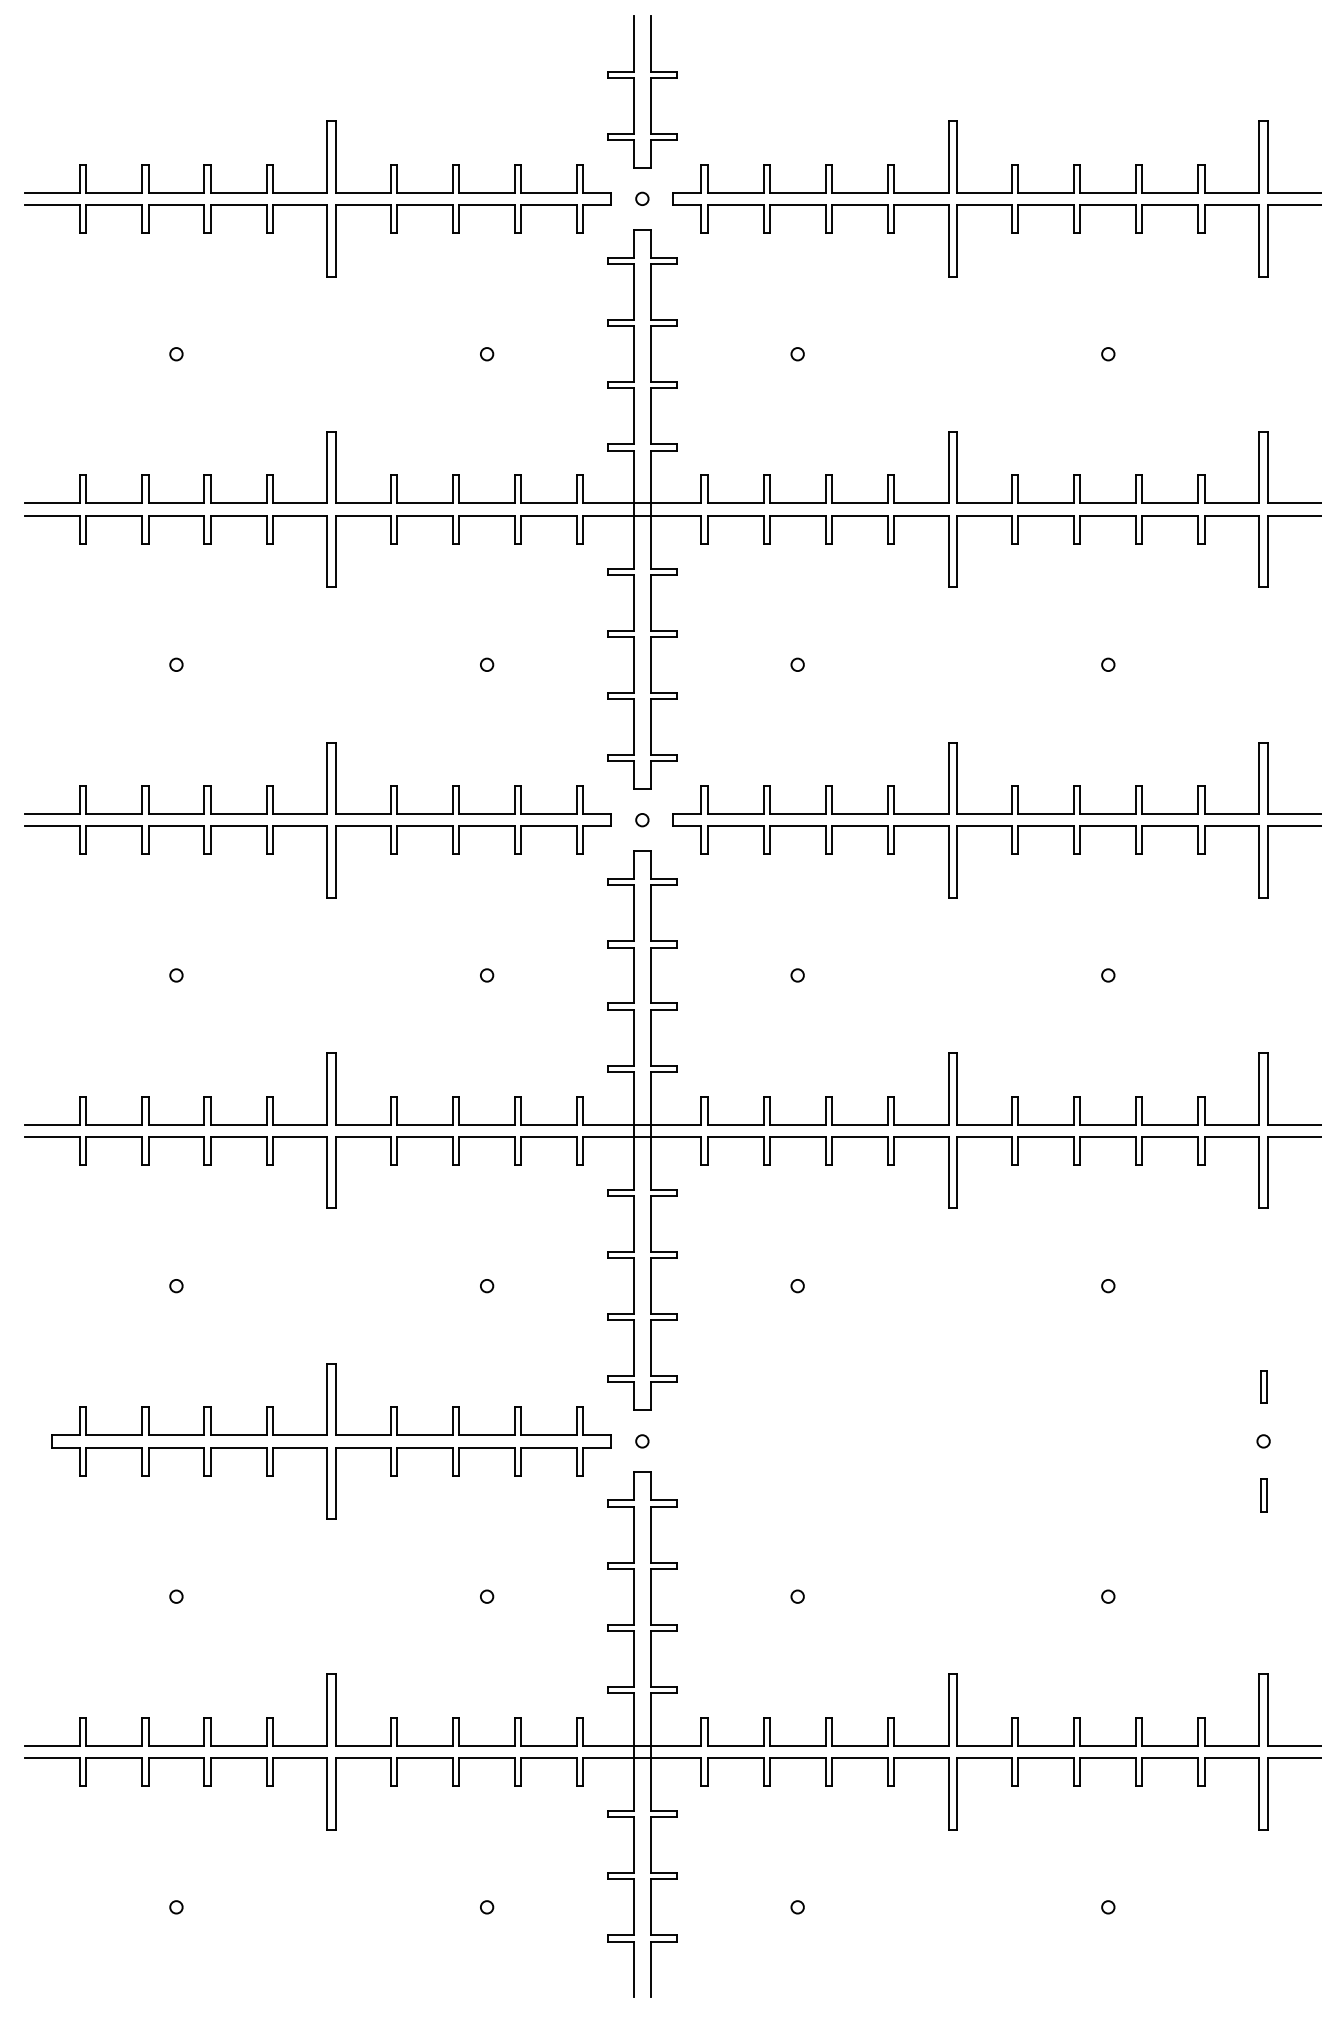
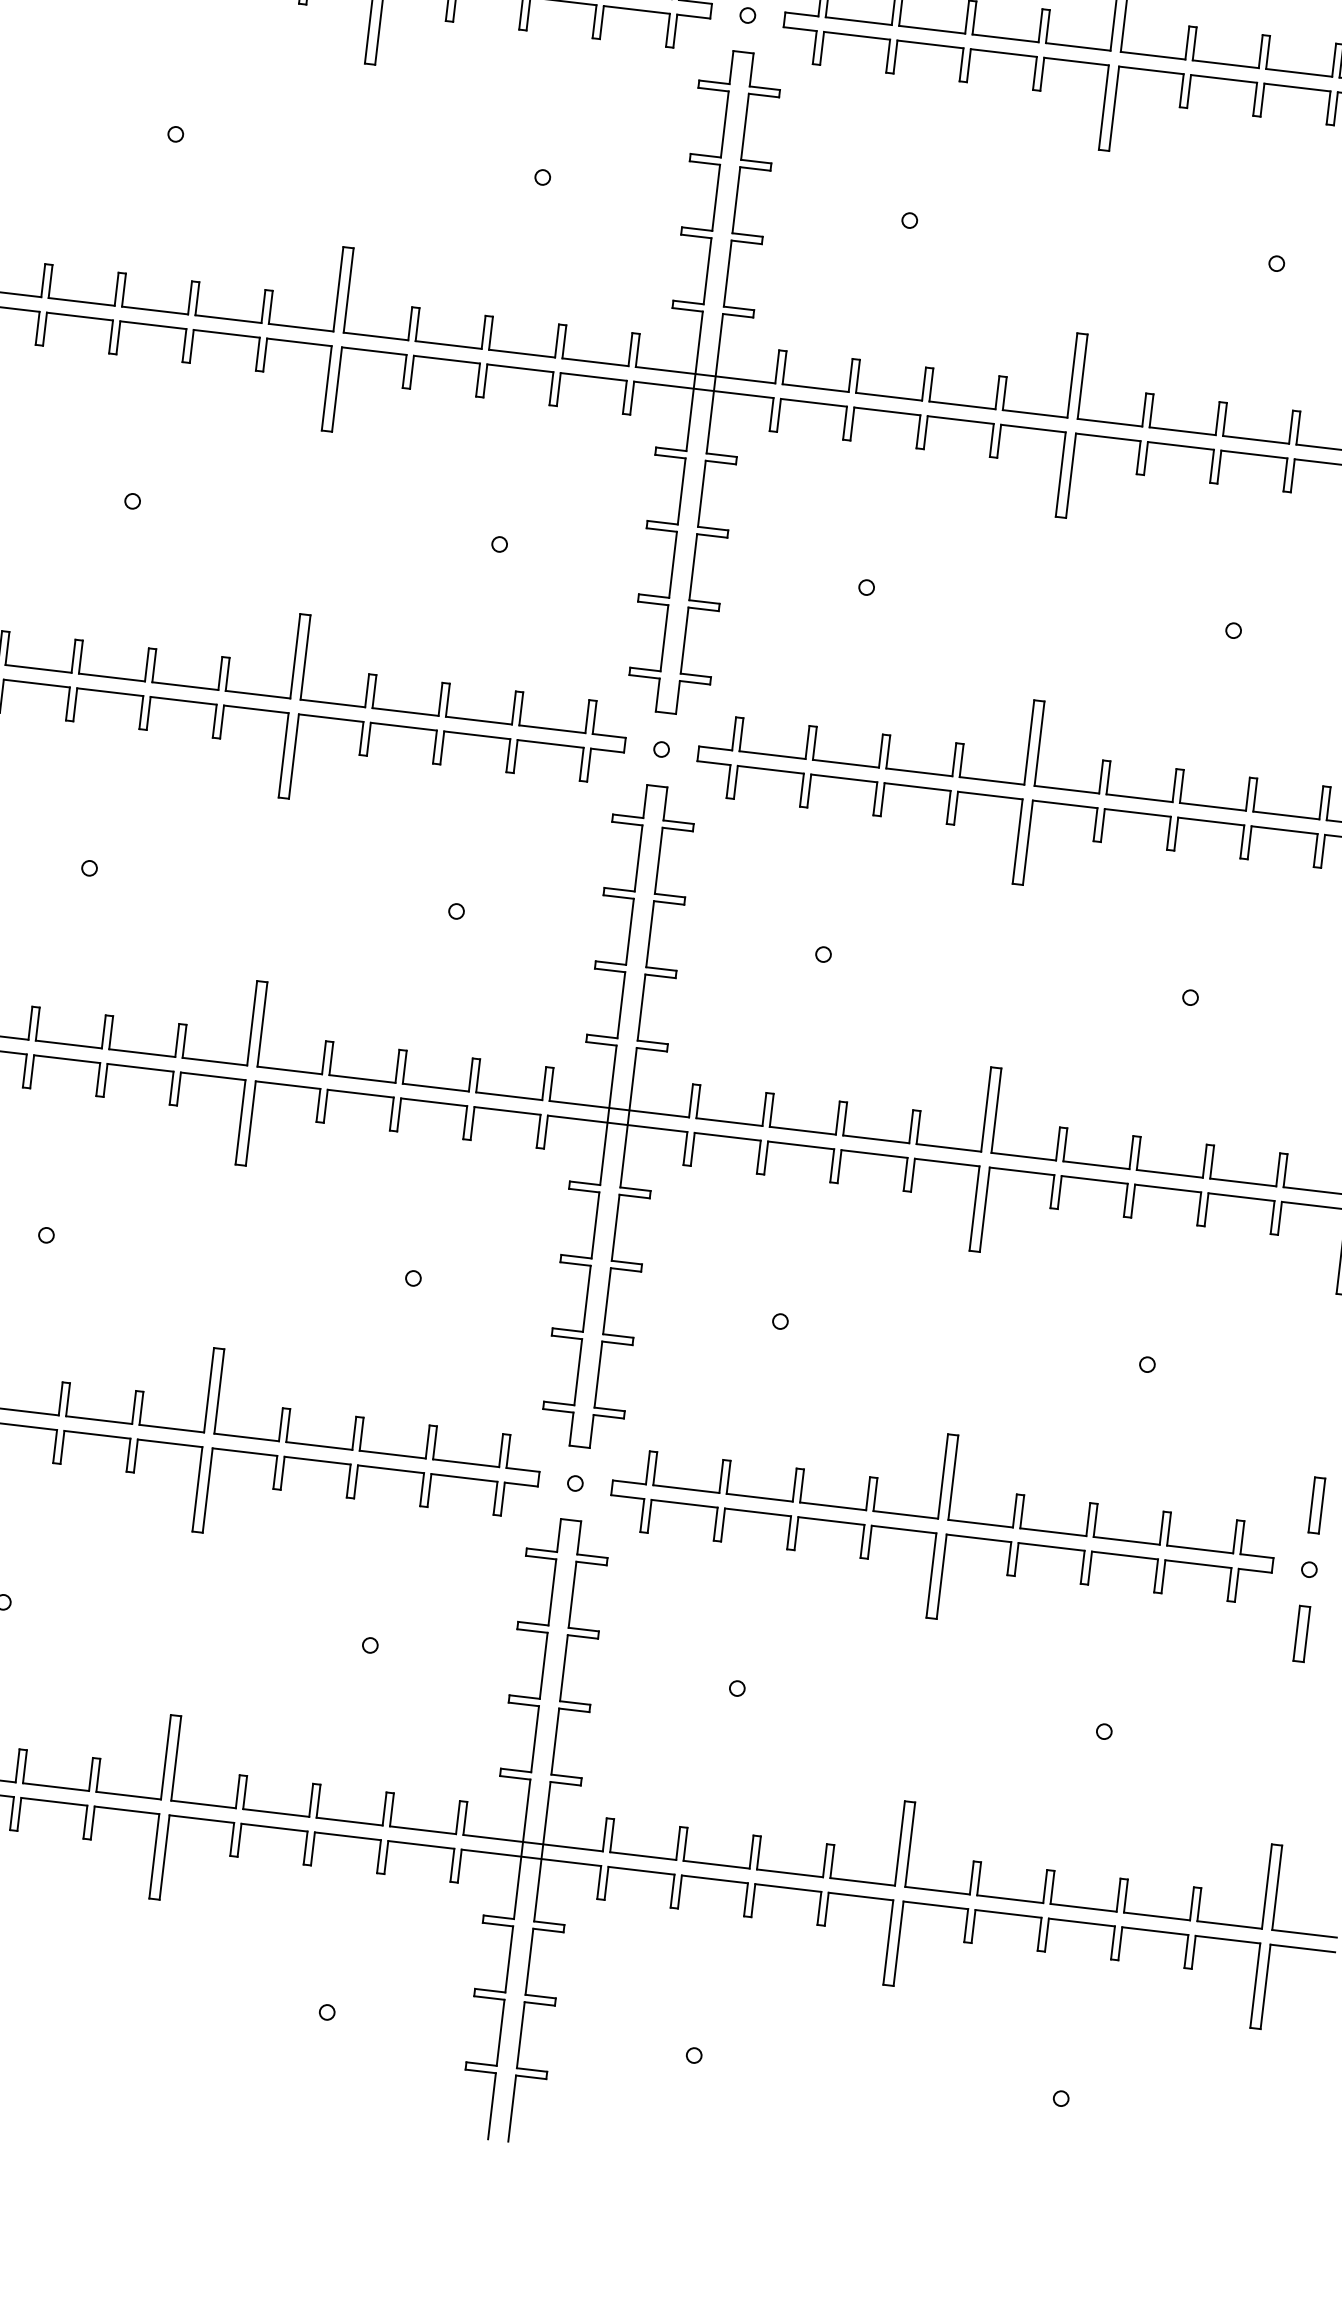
part: (1263, 1386) -> (1316, 1504), size x1.43
part: (952, 1441) -> (941, 1526), added
part: (1263, 1495) -> (1301, 1633), size x1.43

